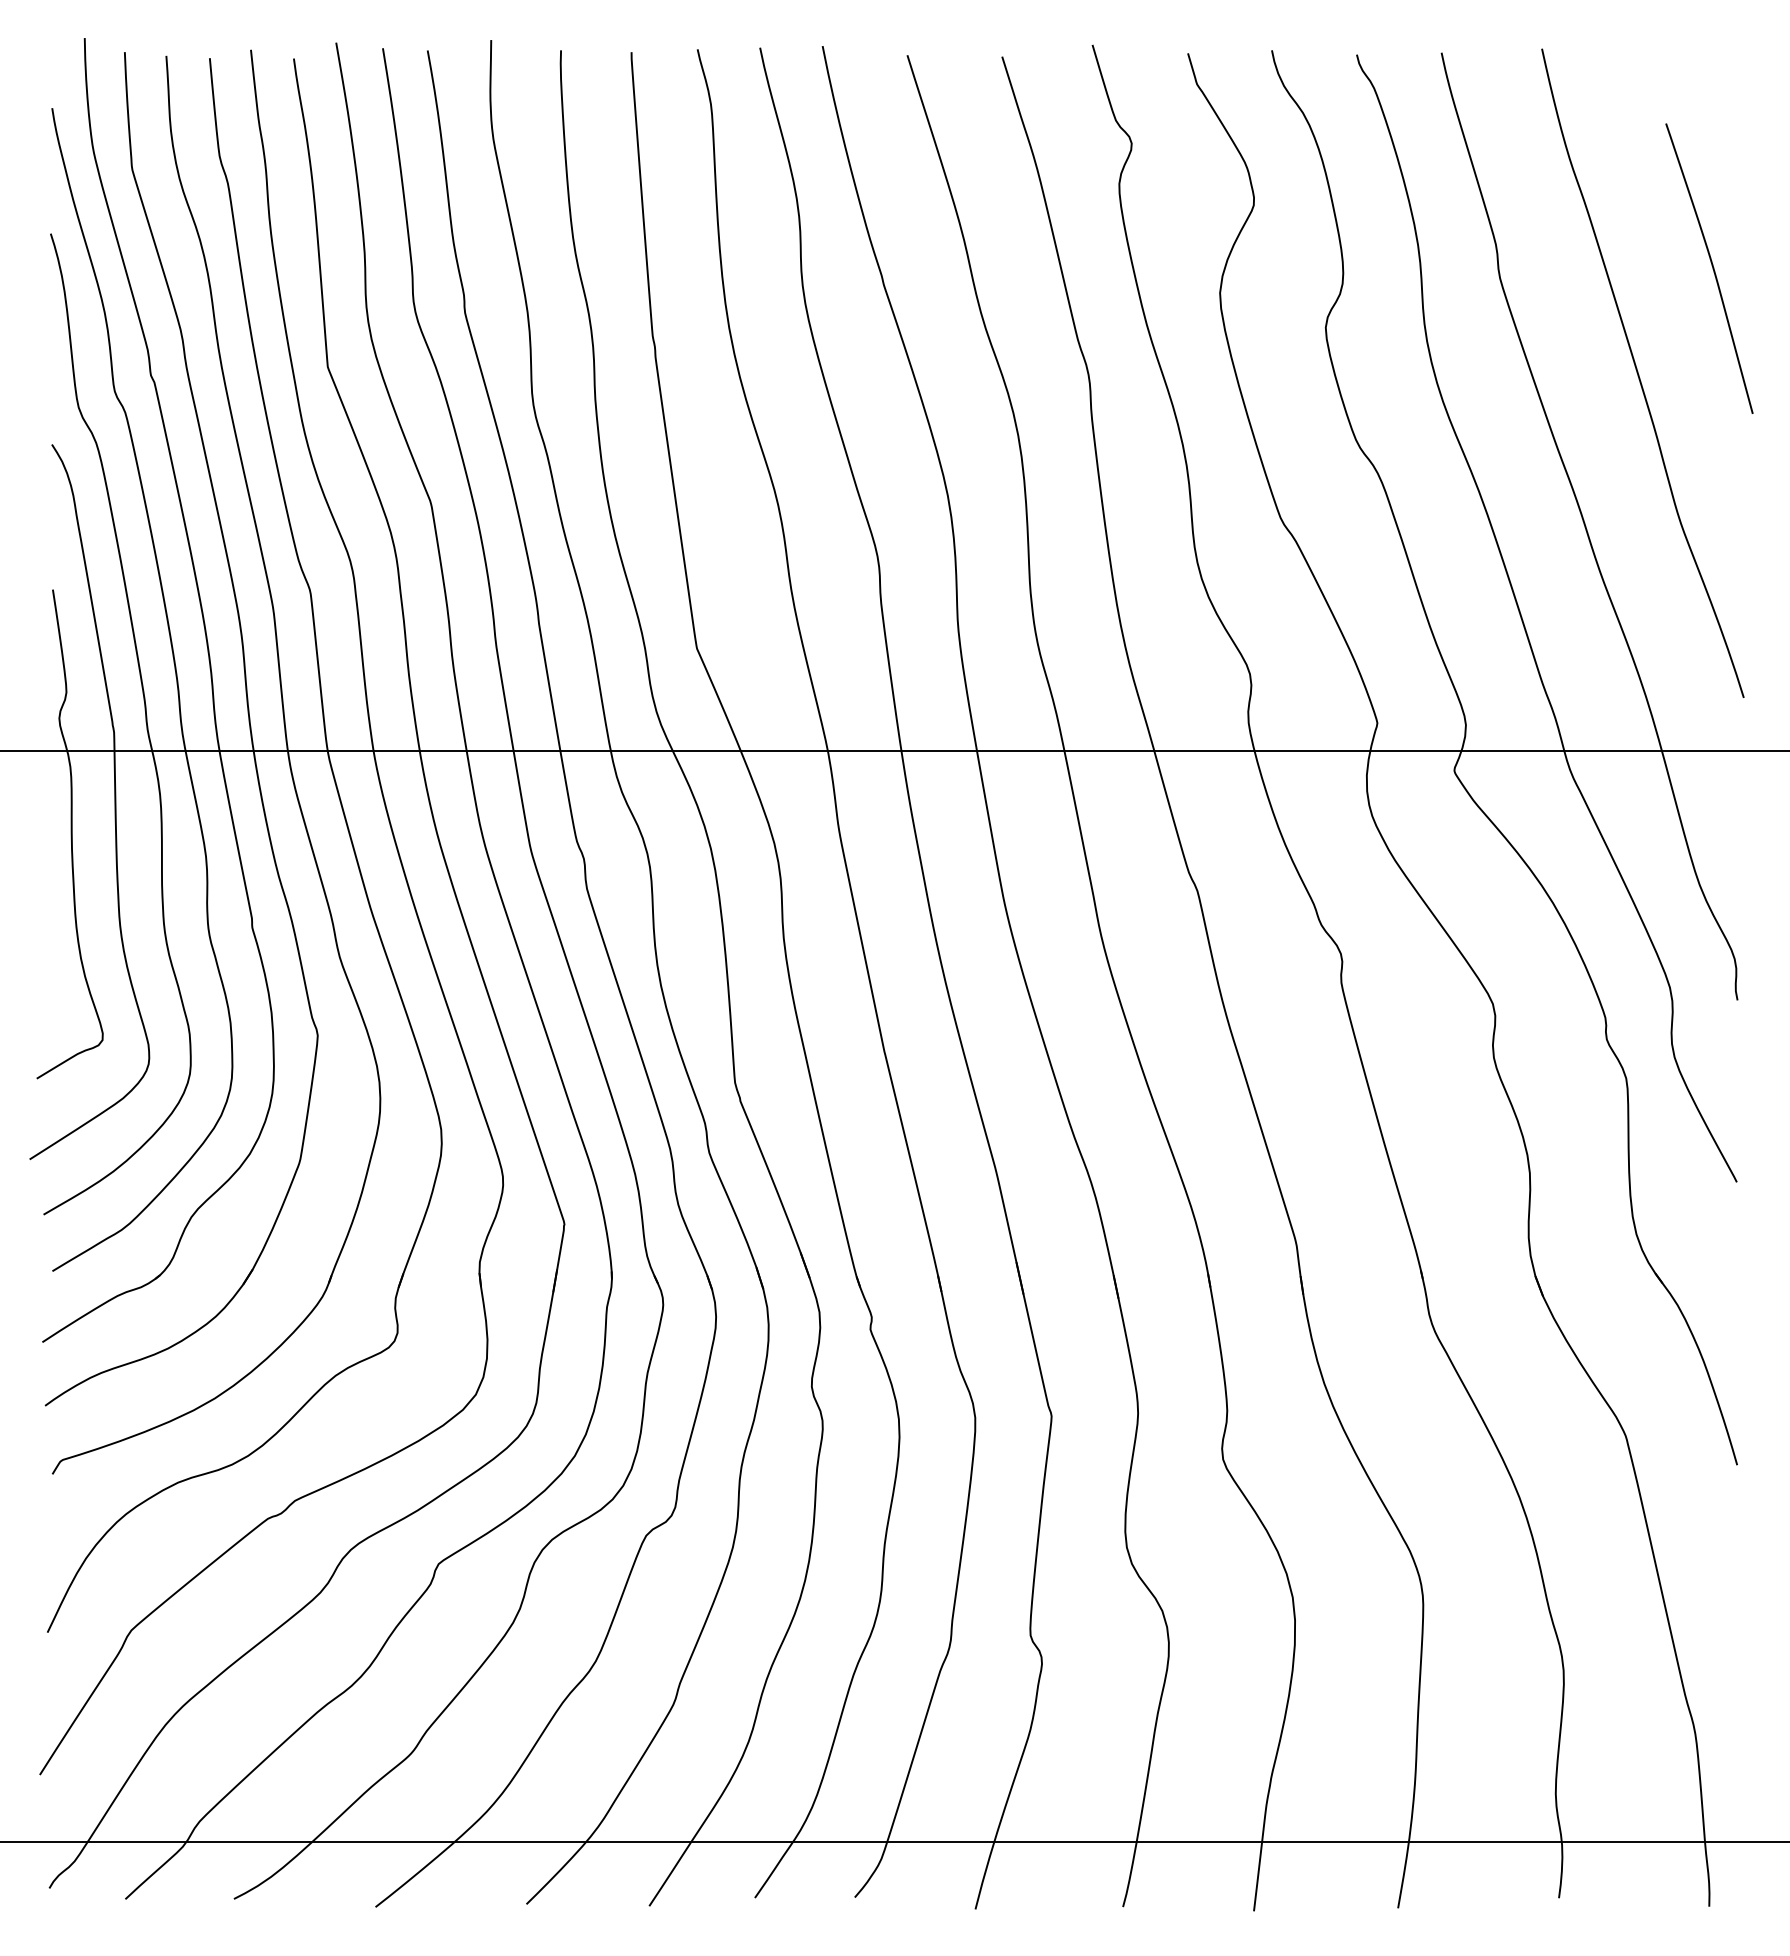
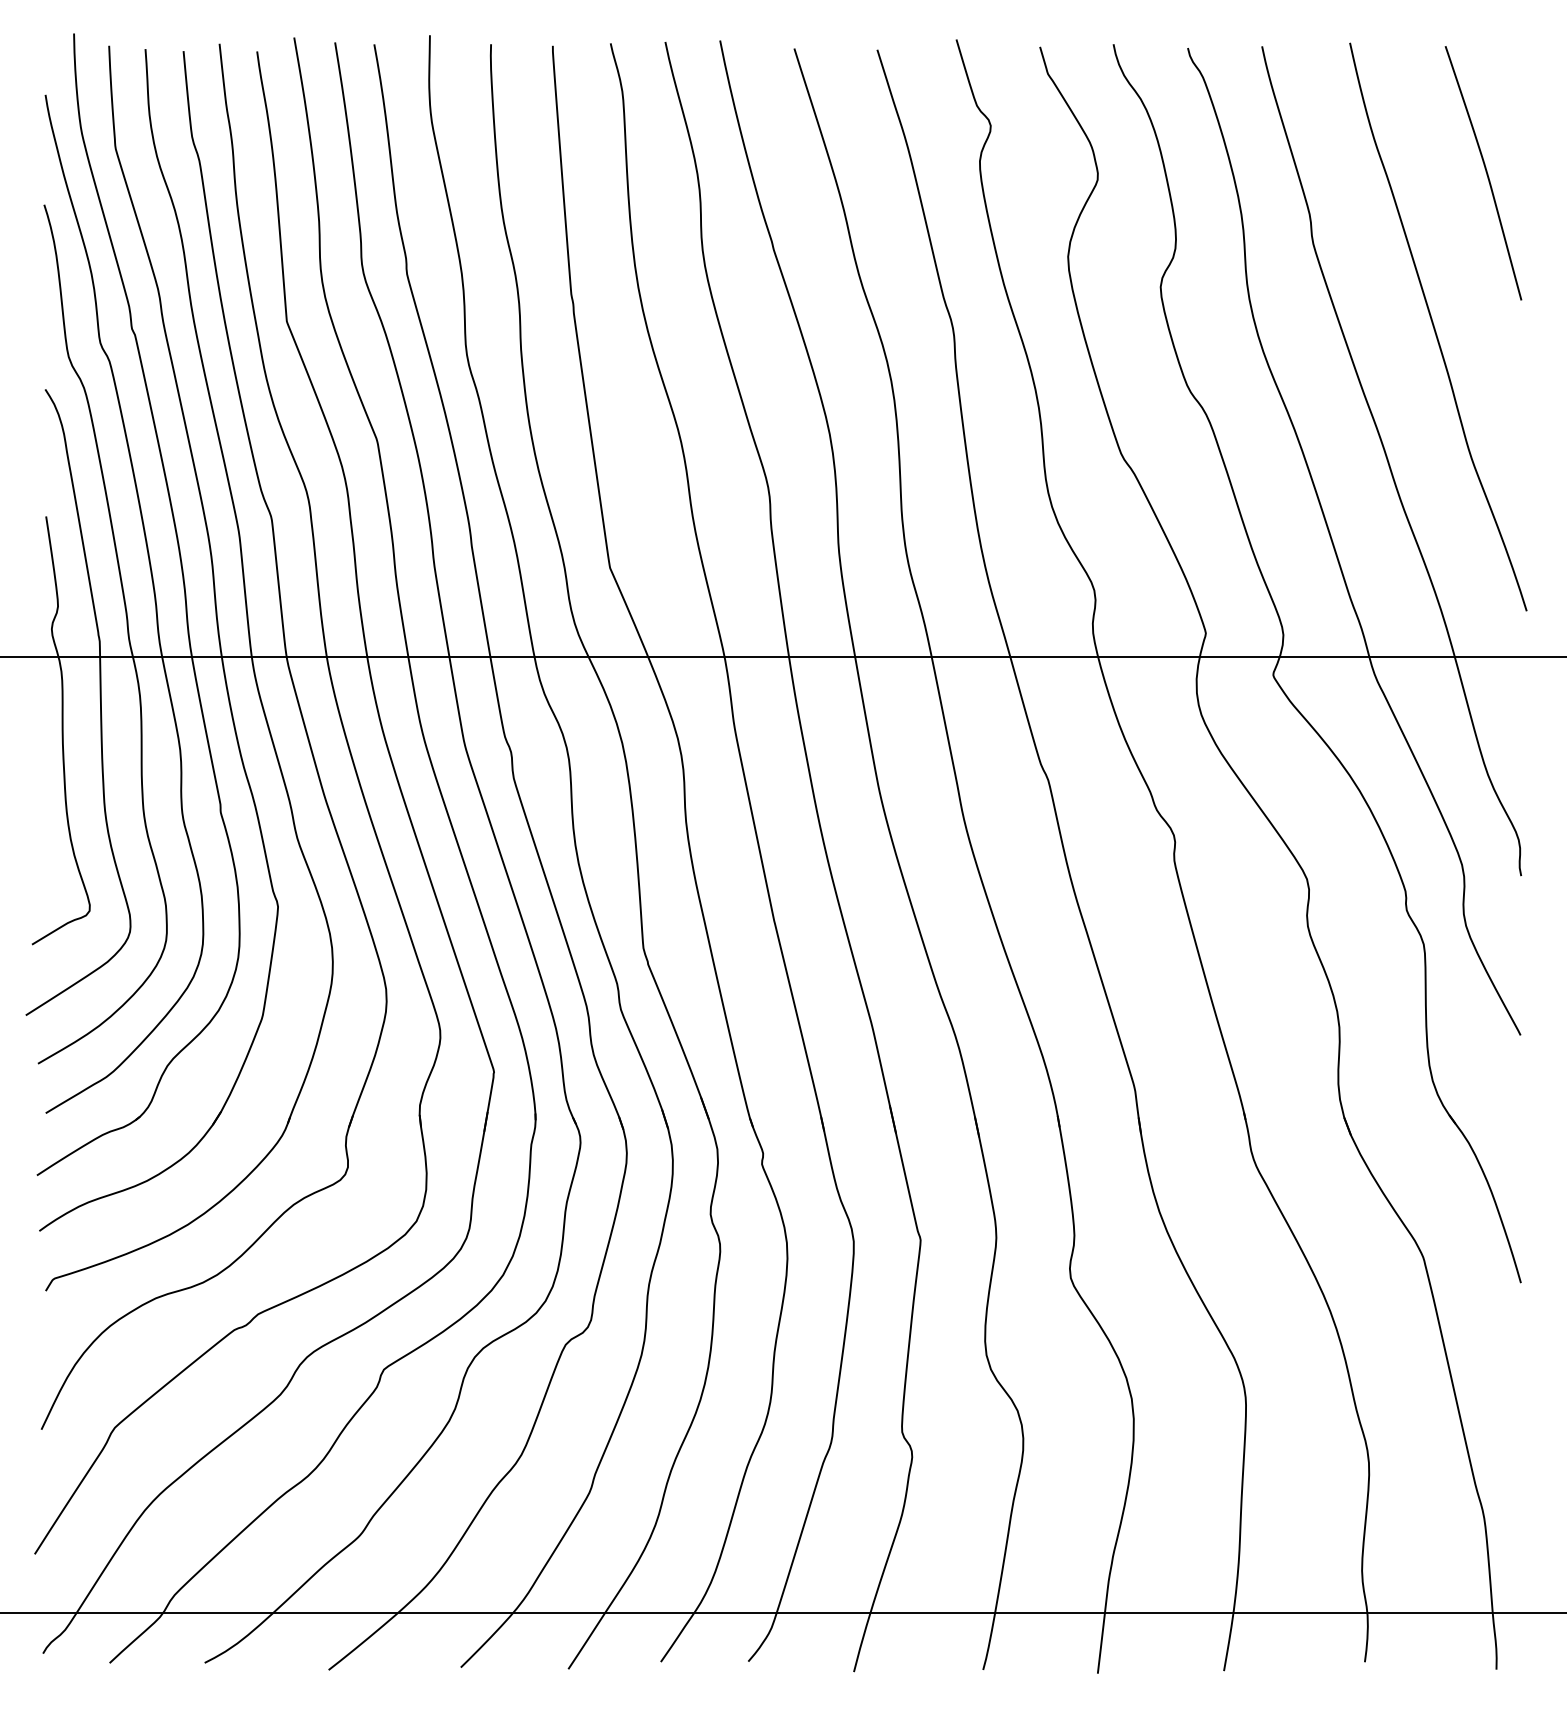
curve: (1712, 268) -> (1486, 173), moved

